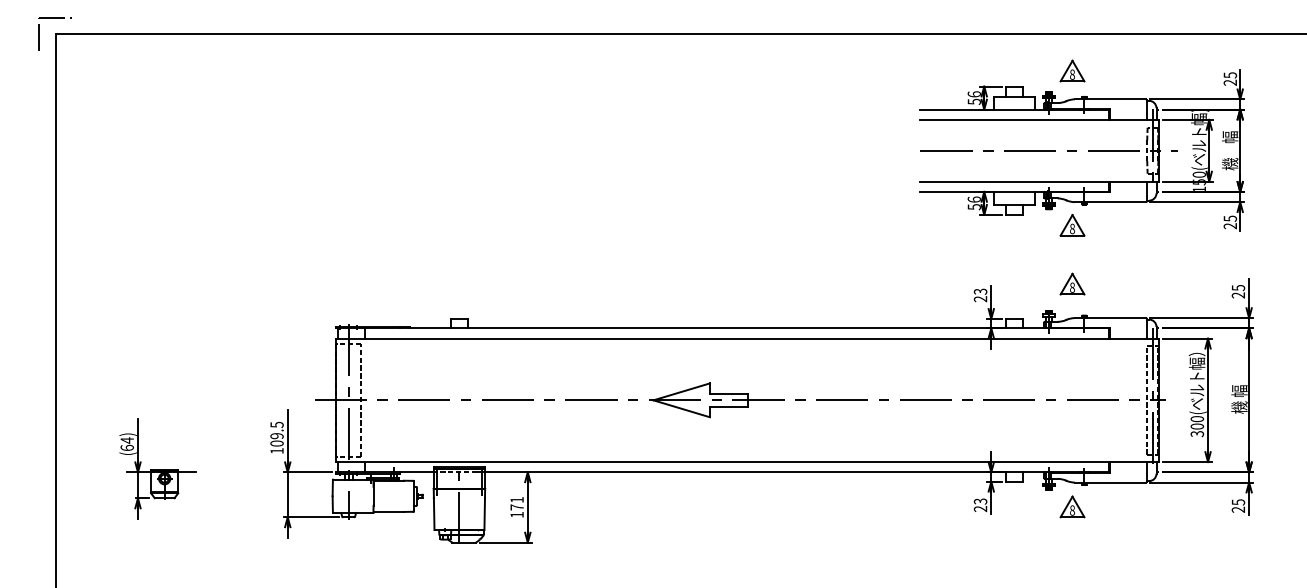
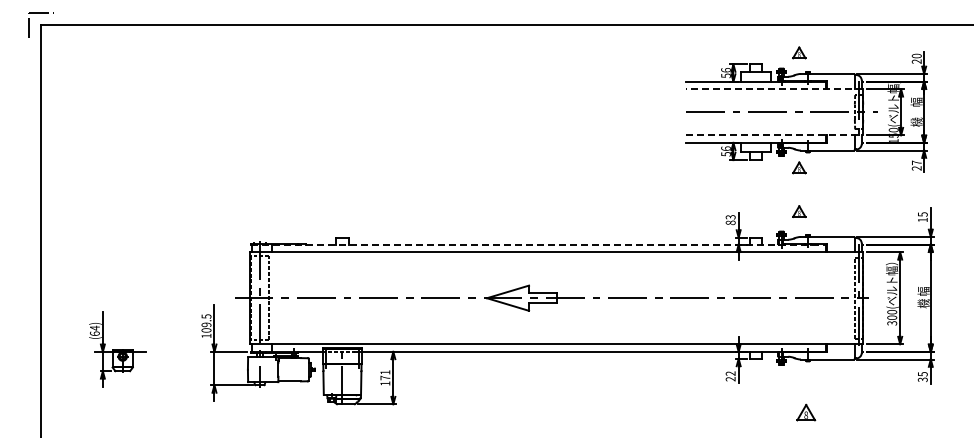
part: (1072, 70) -> (799, 52), size x0.7
text: (1229, 74) -> (916, 55), 25 -> 20
line: (1039, 120) -> (774, 89), solid -> dashed
line: (1039, 181) -> (774, 135), solid -> dashed
text: (1229, 218) -> (916, 162), 25 -> 27
part: (1072, 224) -> (799, 167), size x0.7
part: (1072, 283) -> (799, 211), size x0.7
text: (1237, 294) -> (922, 219), 25 -> 15
text: (980, 298) -> (730, 222), 23 -> 83
line: (722, 328) -> (538, 244), solid -> dashed
text: (981, 501) -> (731, 373), 23 -> 22
part: (1072, 506) -> (806, 412), moved
text: (1239, 509) -> (923, 379), 25 -> 35

